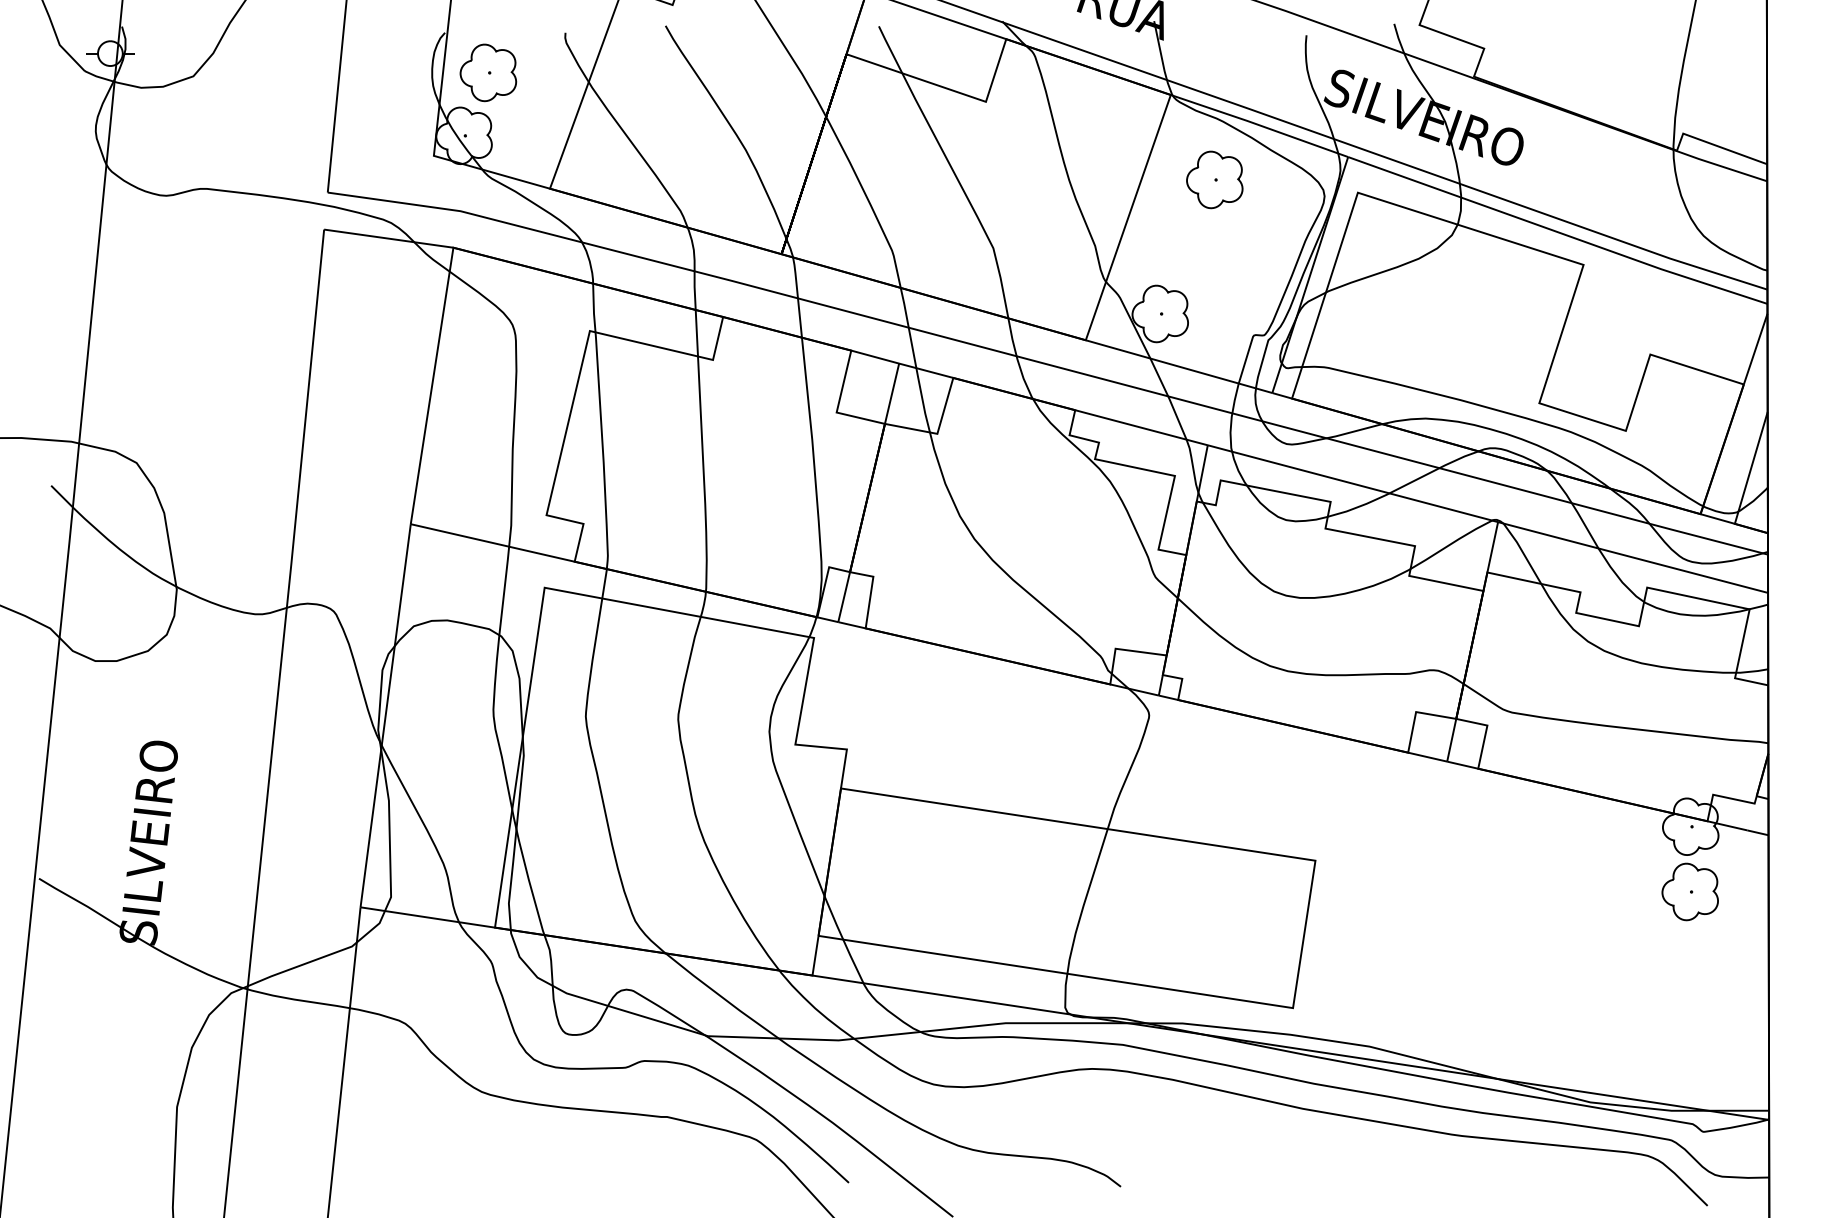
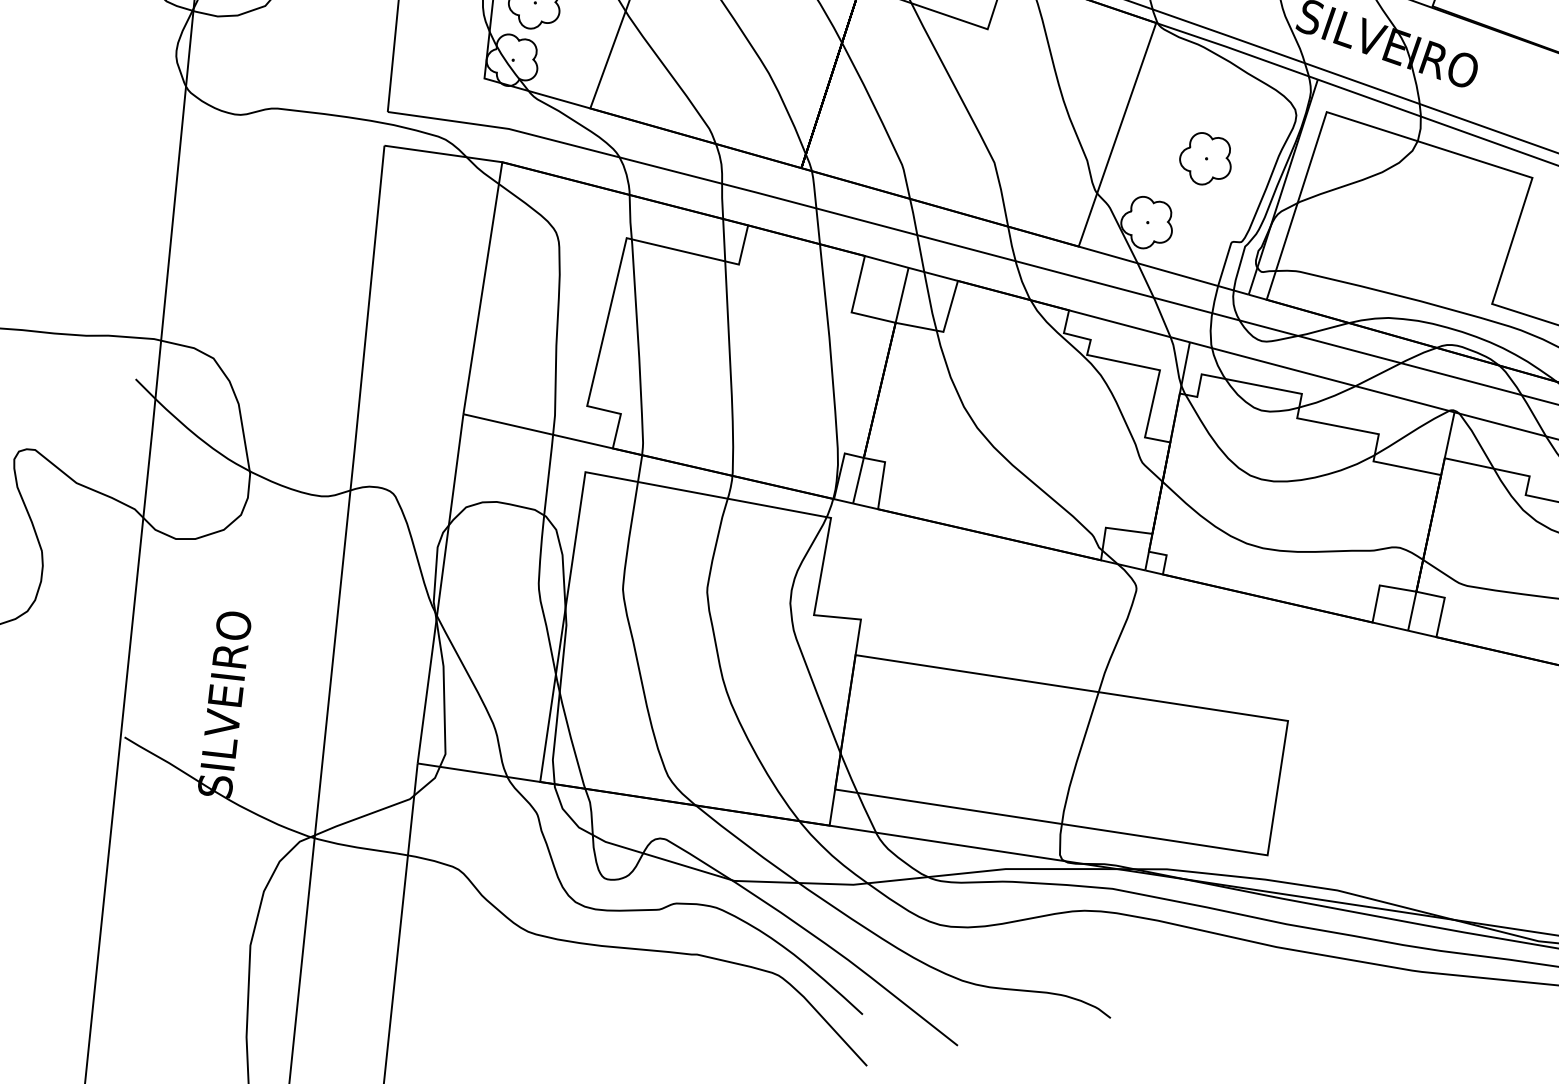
part: (1214, 179) -> (1205, 158), moved

